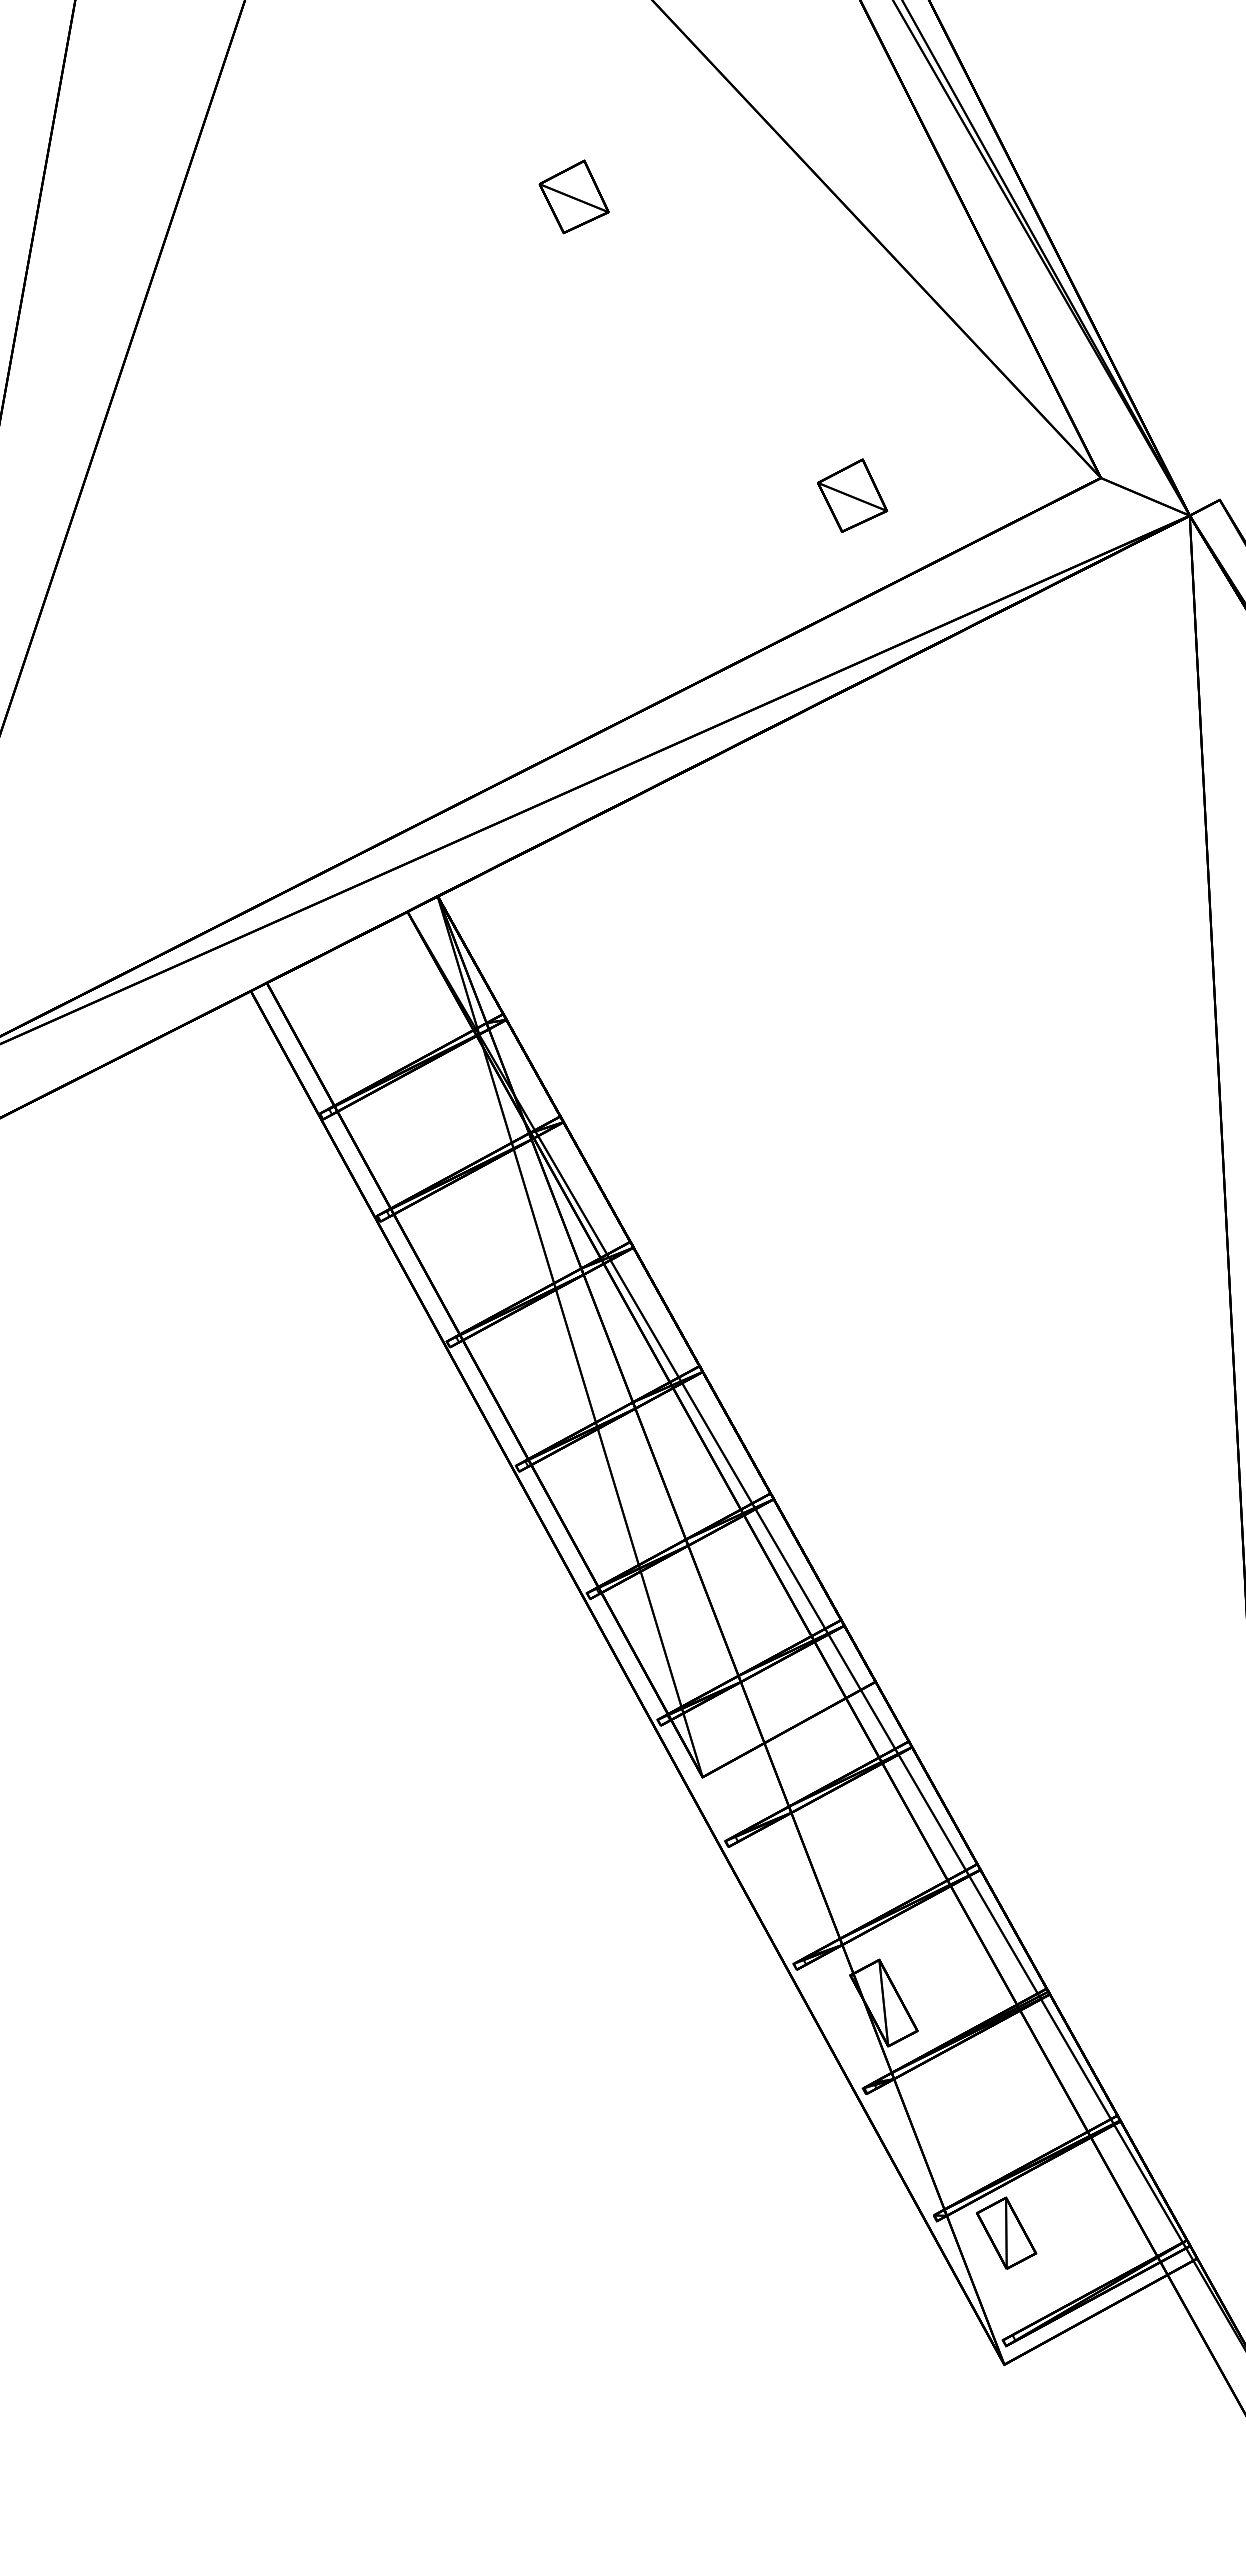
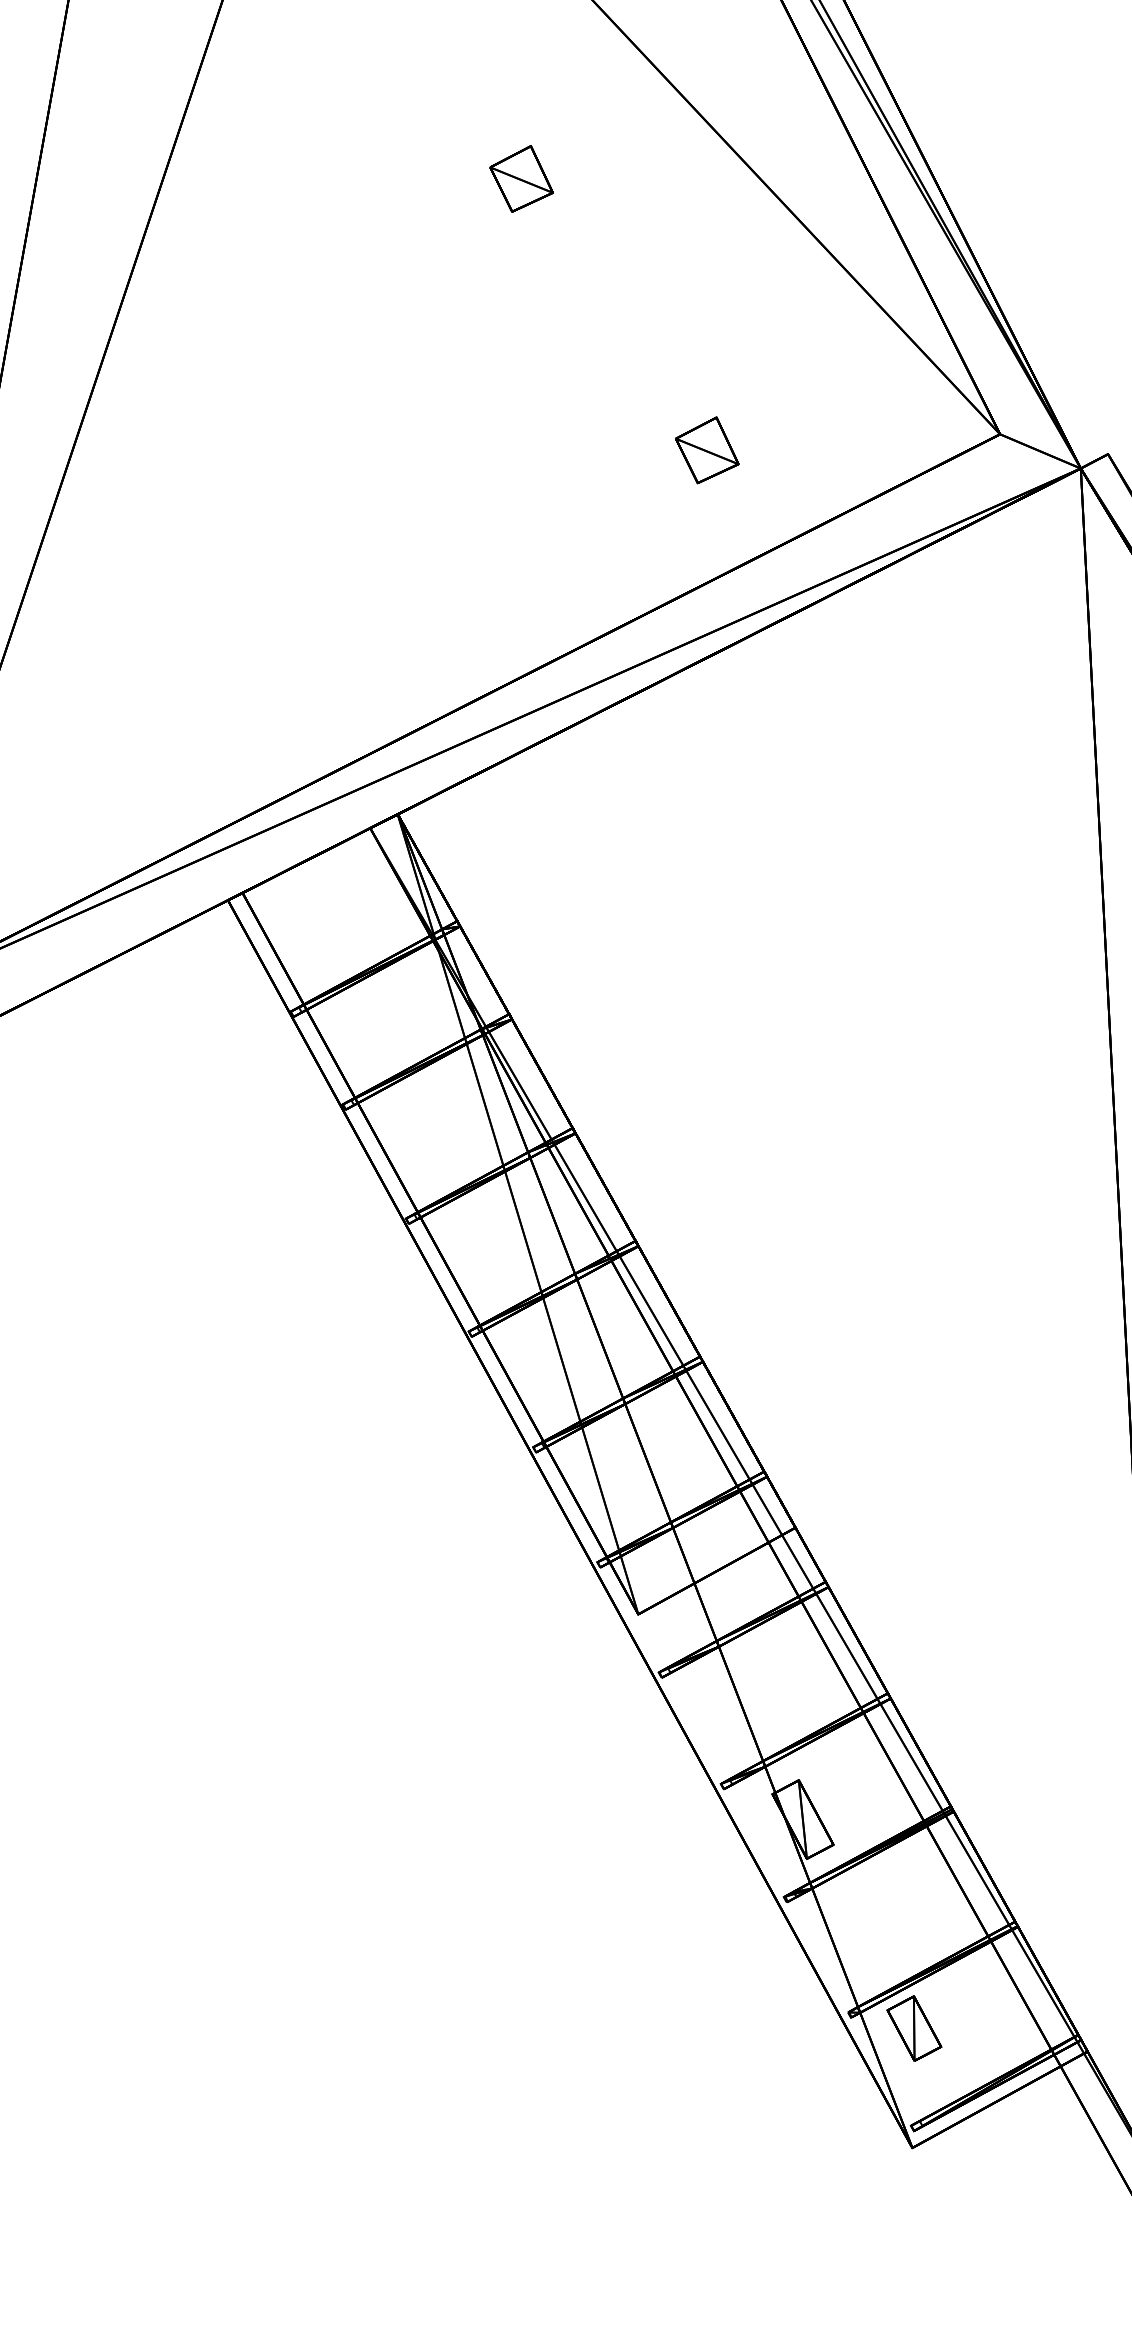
part: (852, 495) -> (707, 450), moved

